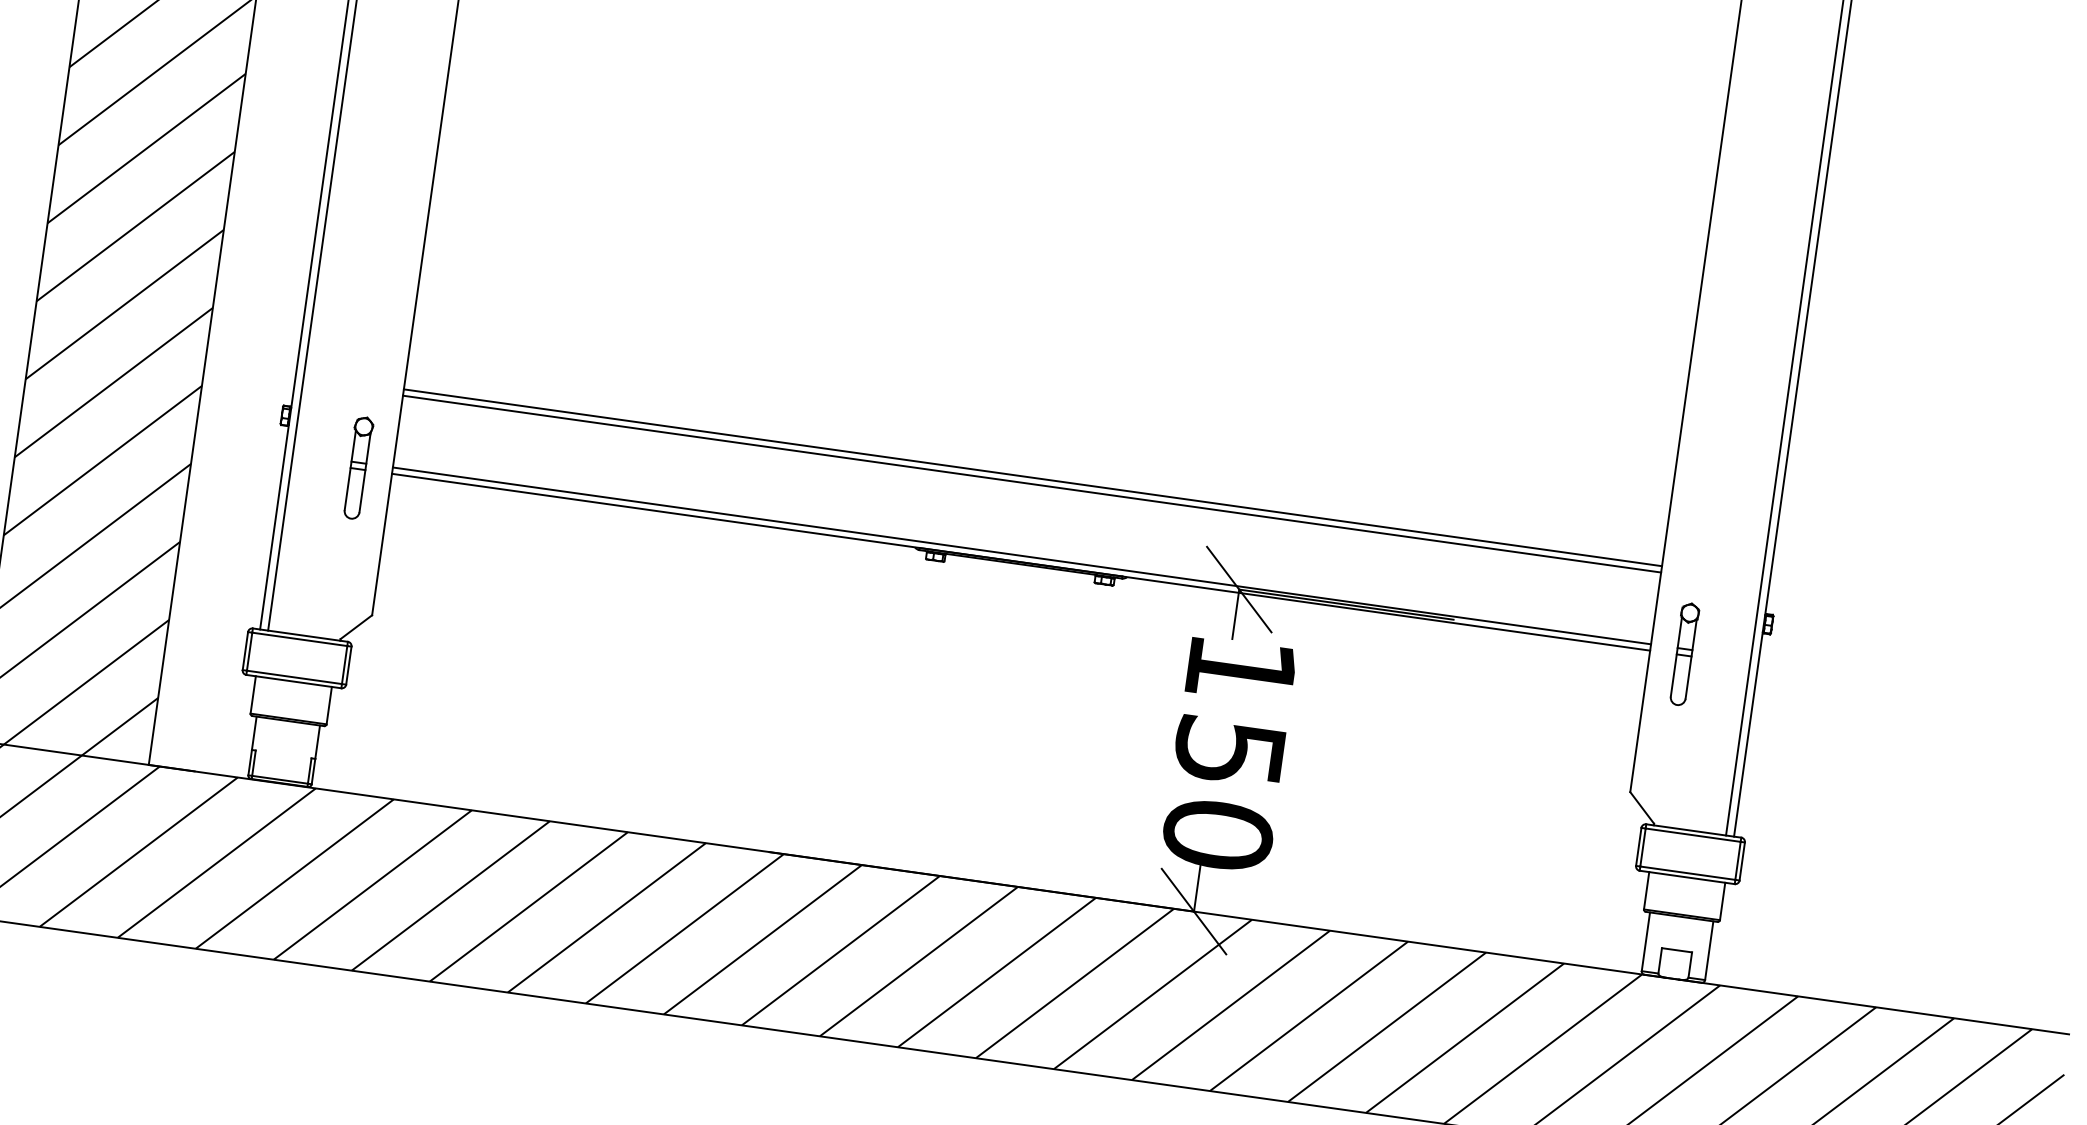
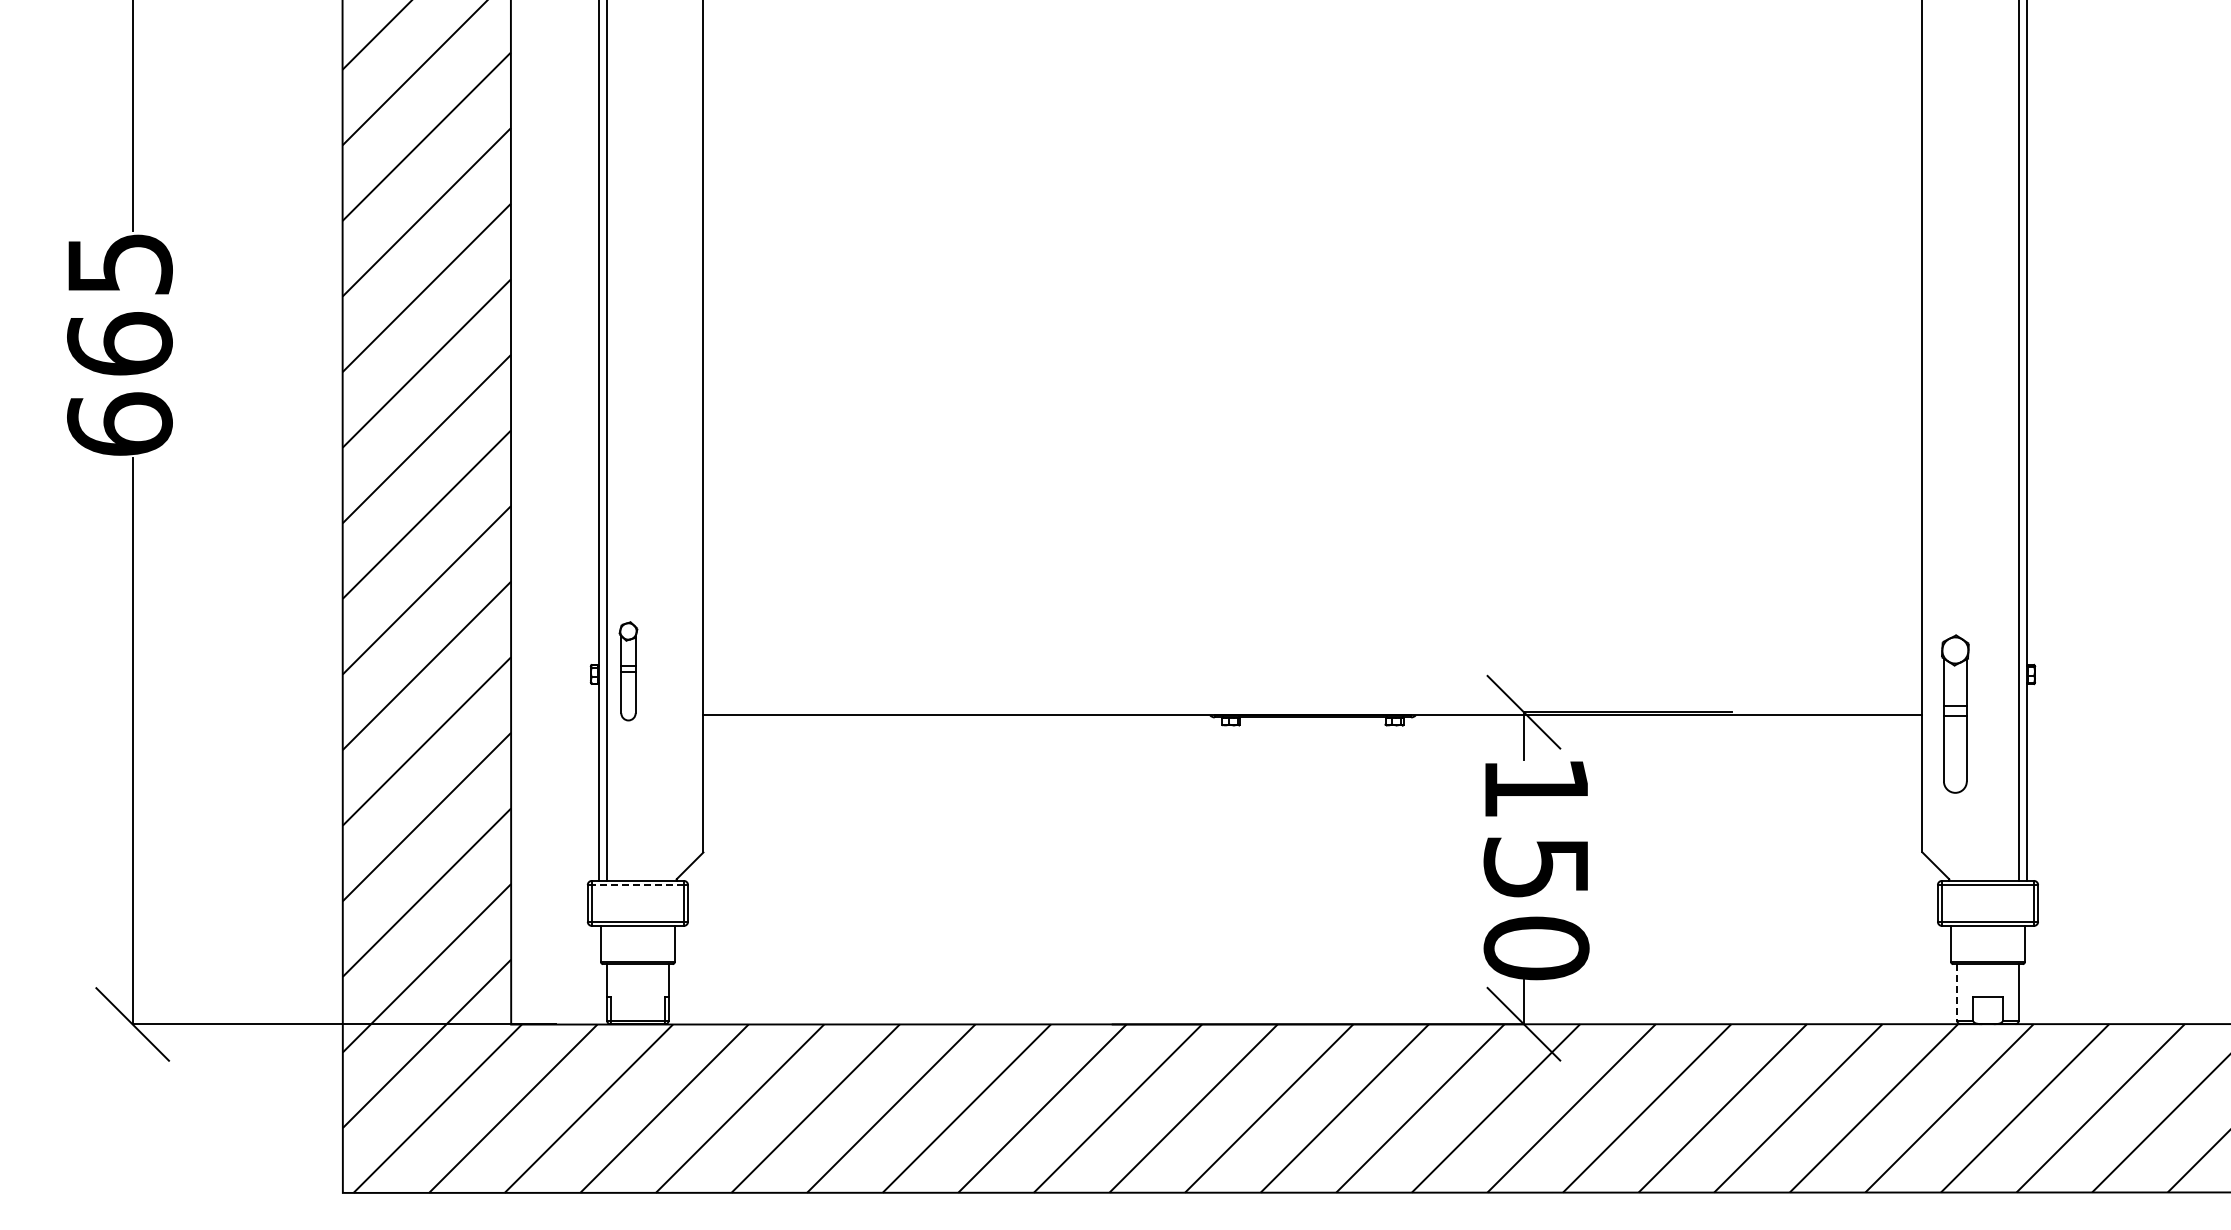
part: (358, 468) -> (628, 671), moved
line: (1032, 477) -> (1312, 633), removed
line: (1031, 483) -> (1312, 639), removed
line: (1021, 556) -> (1312, 709), removed
line: (299, 639) -> (637, 885), solid -> dashed
part: (1684, 654) -> (1955, 714), size x1.6
line: (1645, 942) -> (1957, 993), solid -> dashed

